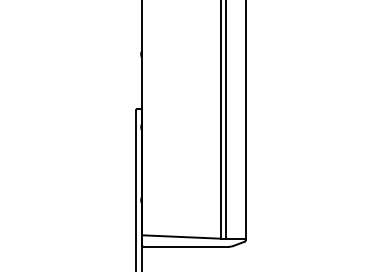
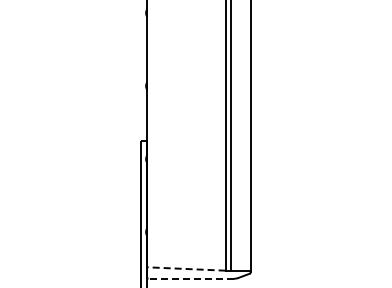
line: (180, 236) -> (185, 268), solid -> dashed
line: (186, 246) -> (191, 278), solid -> dashed

